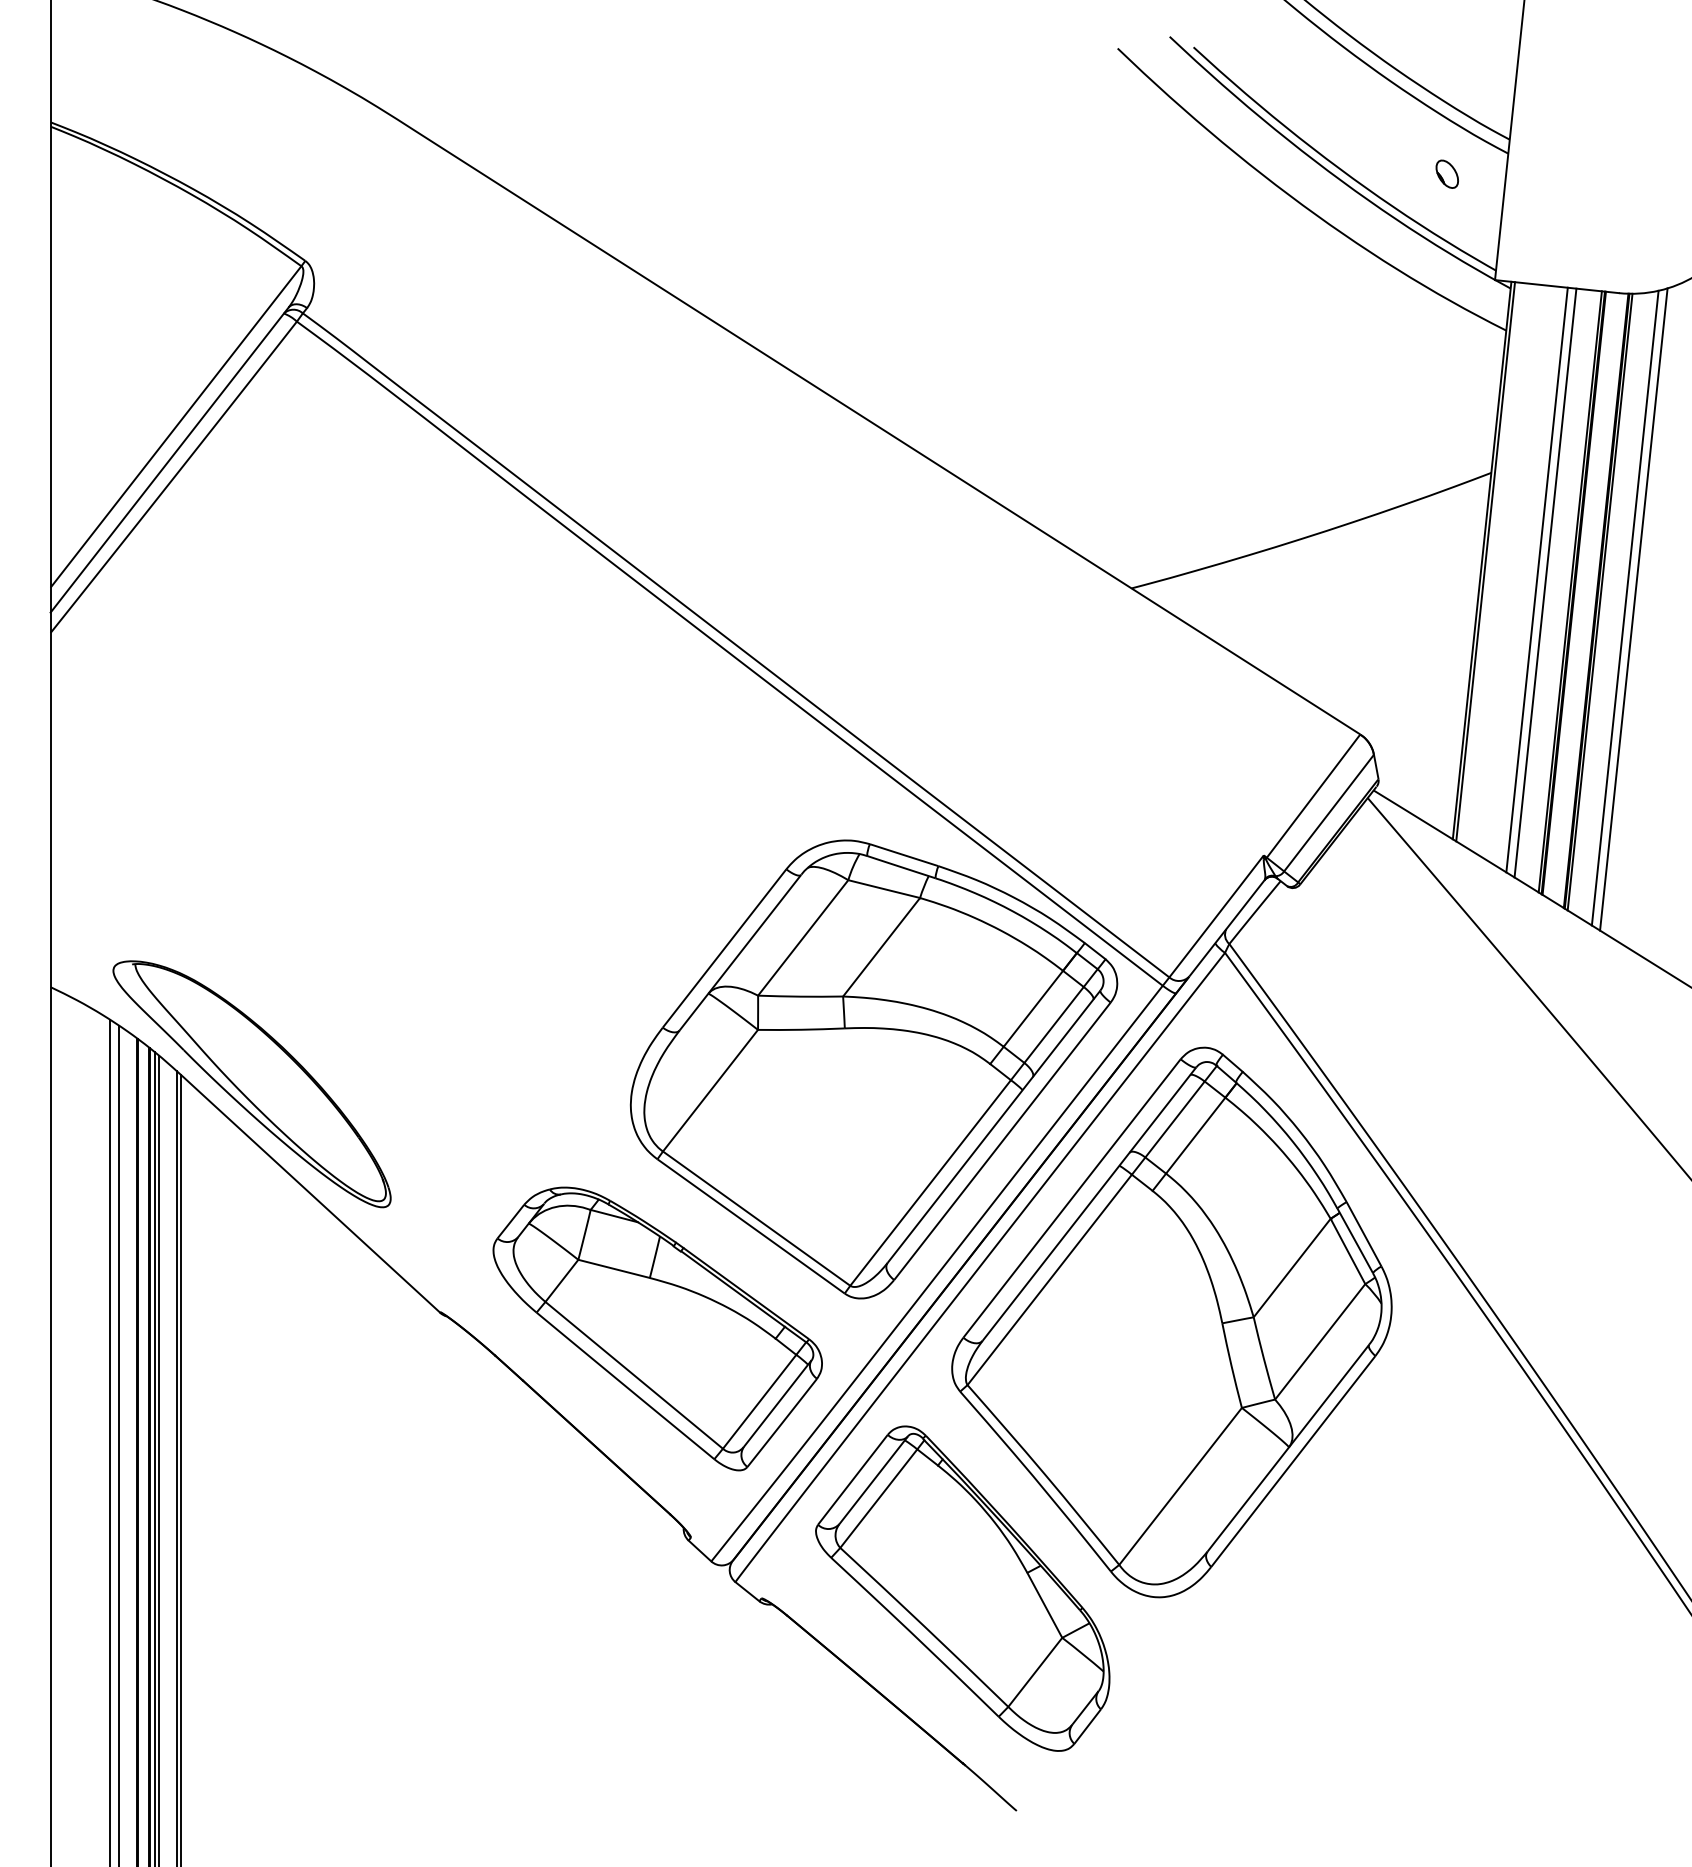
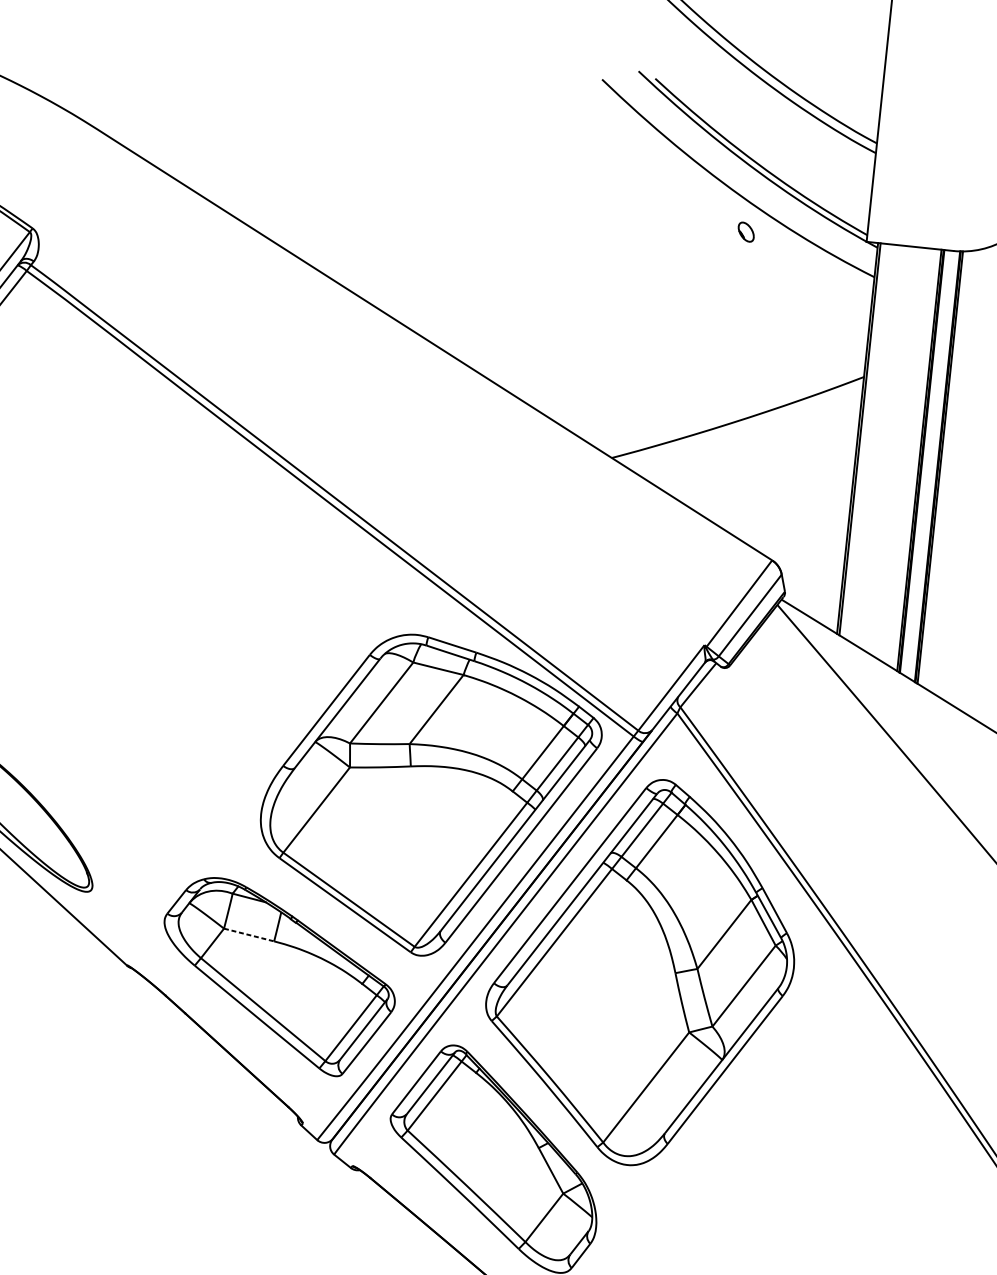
part: (1446, 173) -> (745, 231), moved
line: (1536, 579) -> (895, 451), removed
line: (1545, 582) -> (902, 453), removed
line: (1624, 607) -> (957, 471), removed
line: (1633, 609) -> (963, 472), removed
line: (614, 1268) -> (249, 934), solid -> dashed

